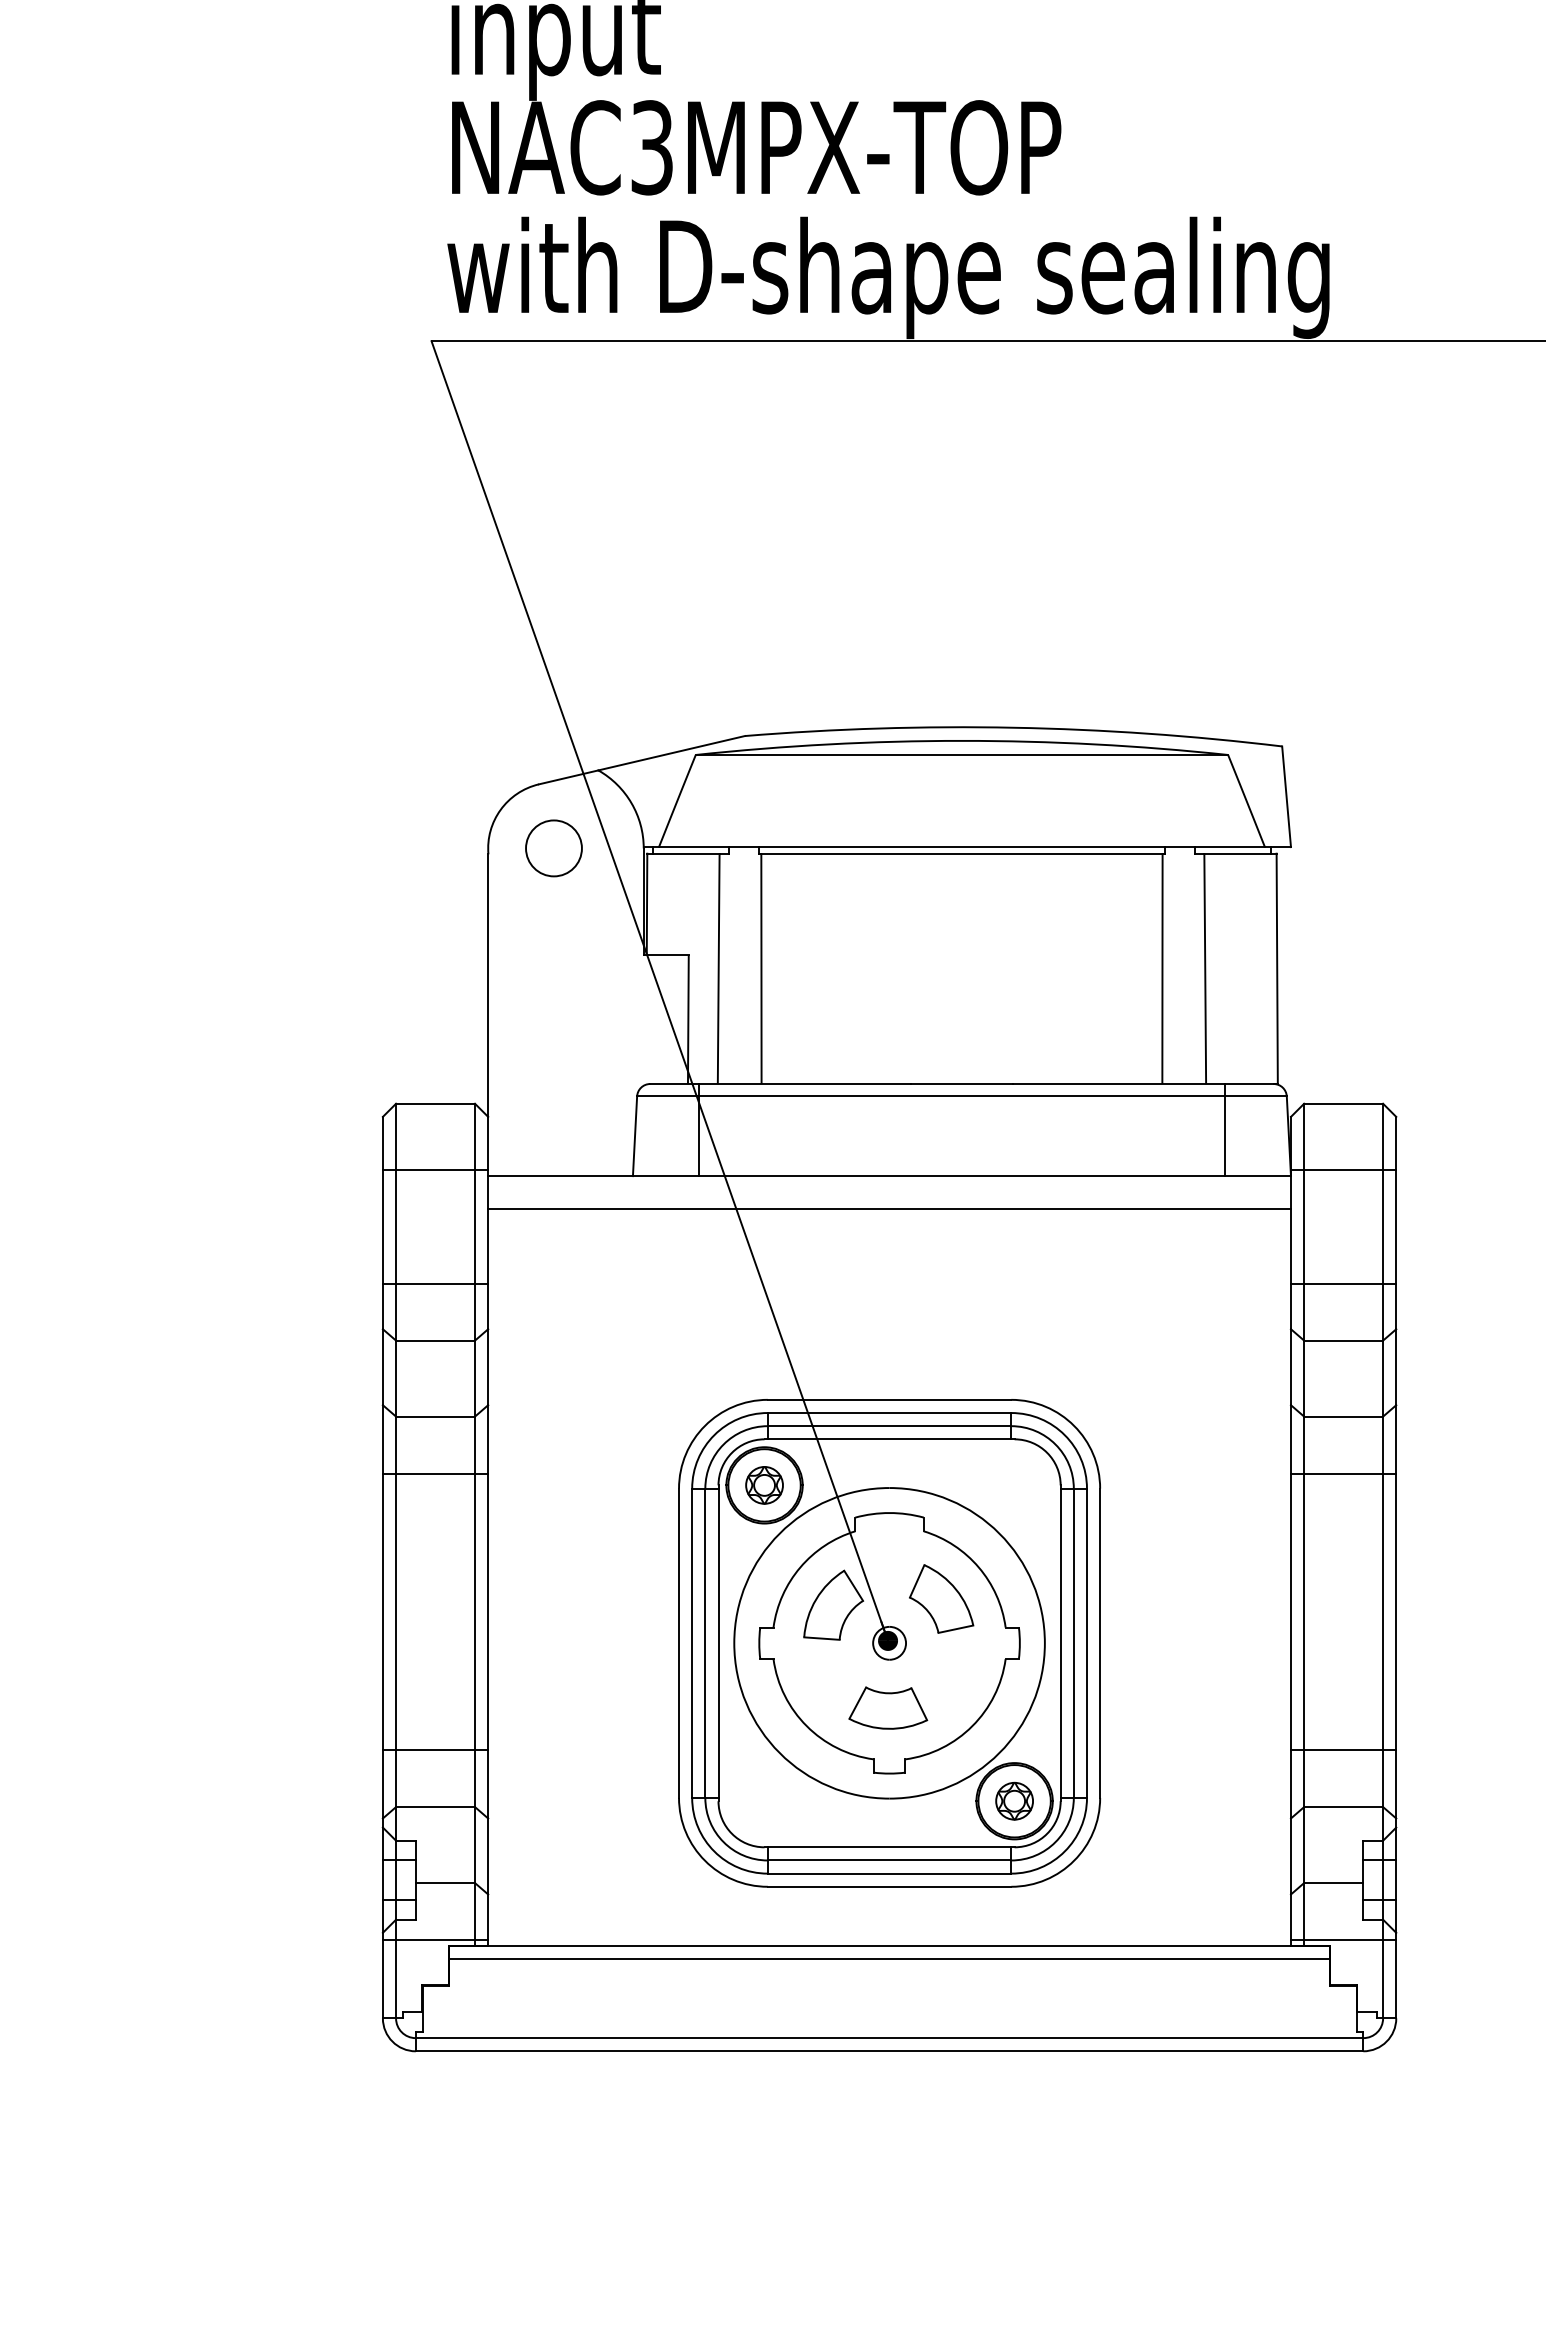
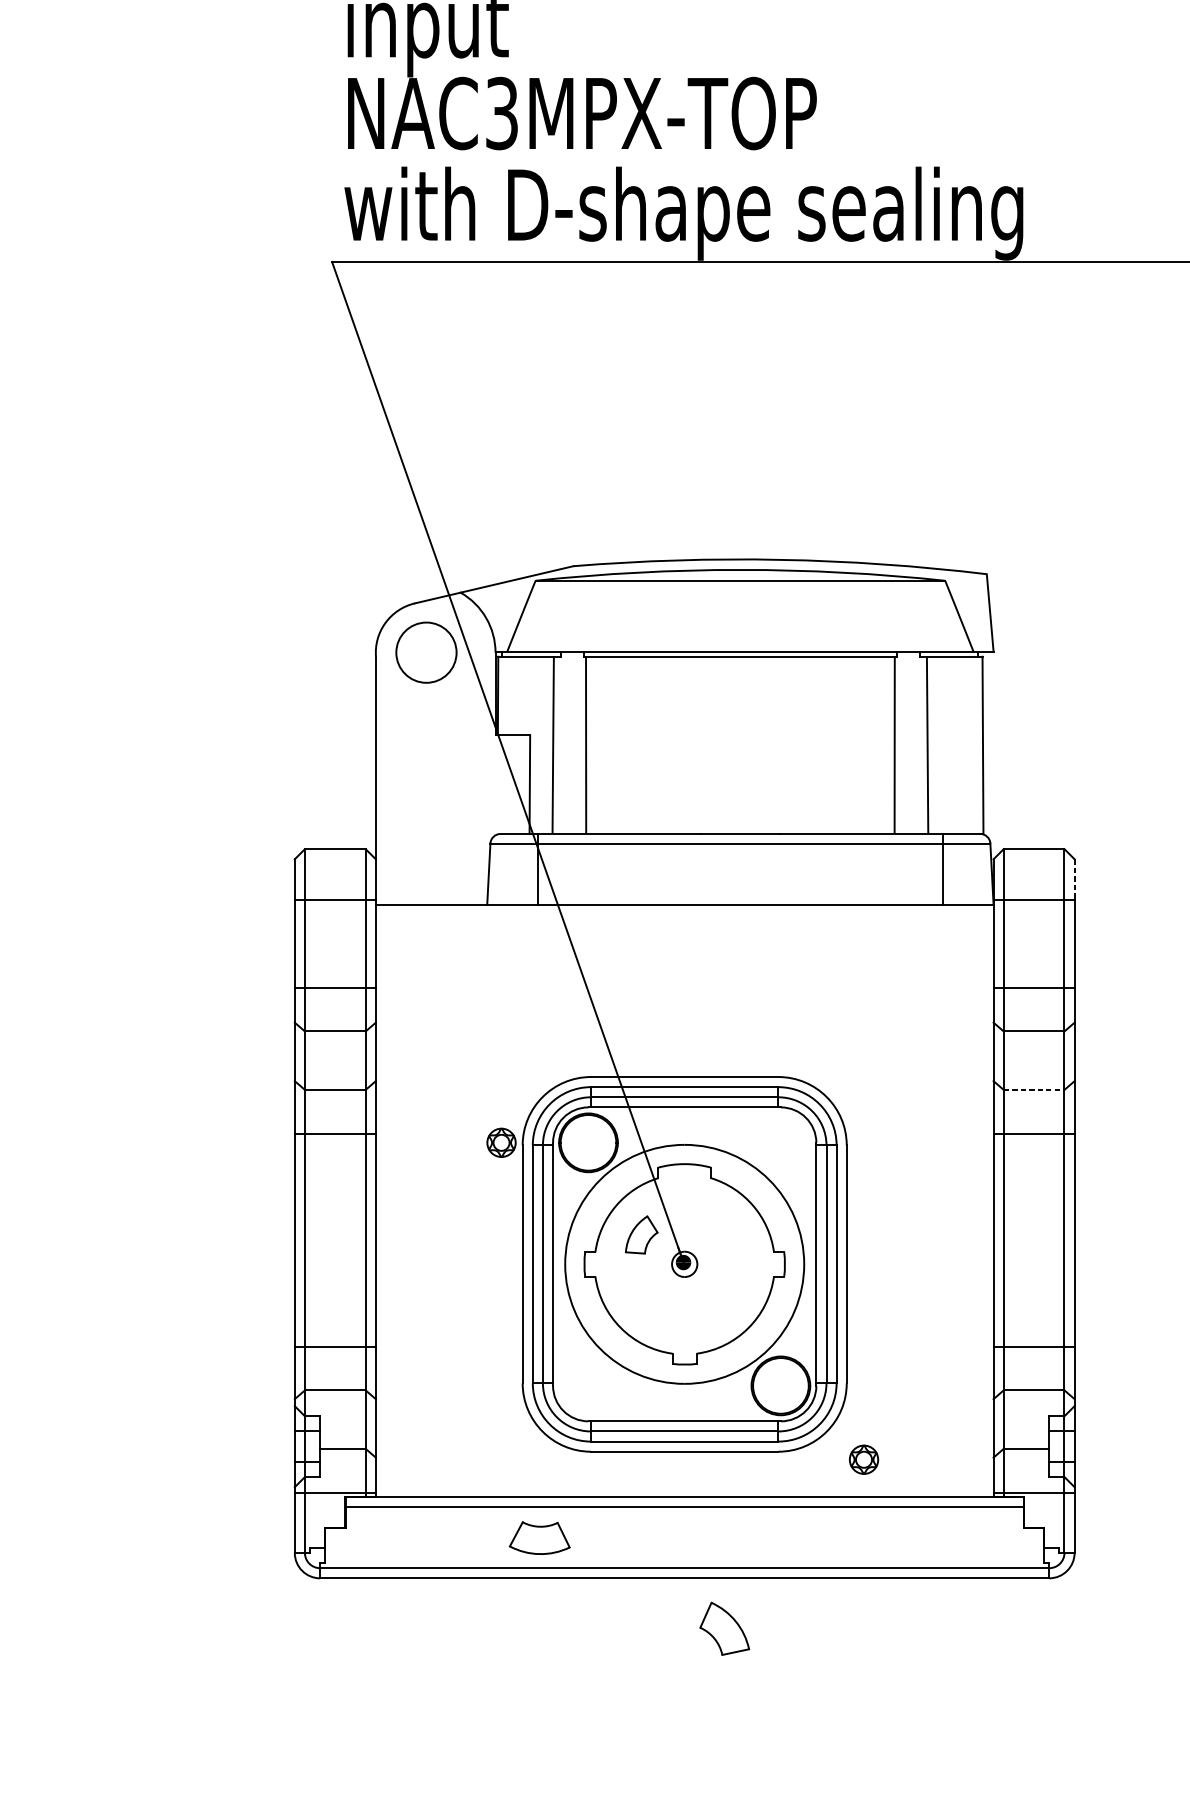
circle: (553, 848) -> (426, 652), size x1.4
line: (1396, 1143) -> (1074, 879), solid -> dashed
line: (889, 1209) -> (684, 930), removed
line: (1344, 1416) -> (1034, 1089), solid -> dashed
part: (764, 1485) -> (501, 1142), moved
part: (941, 1598) -> (724, 1628), moved
part: (833, 1604) -> (641, 1234), size x0.7
part: (888, 1707) -> (539, 1537), moved
part: (1014, 1800) -> (863, 1459), moved

